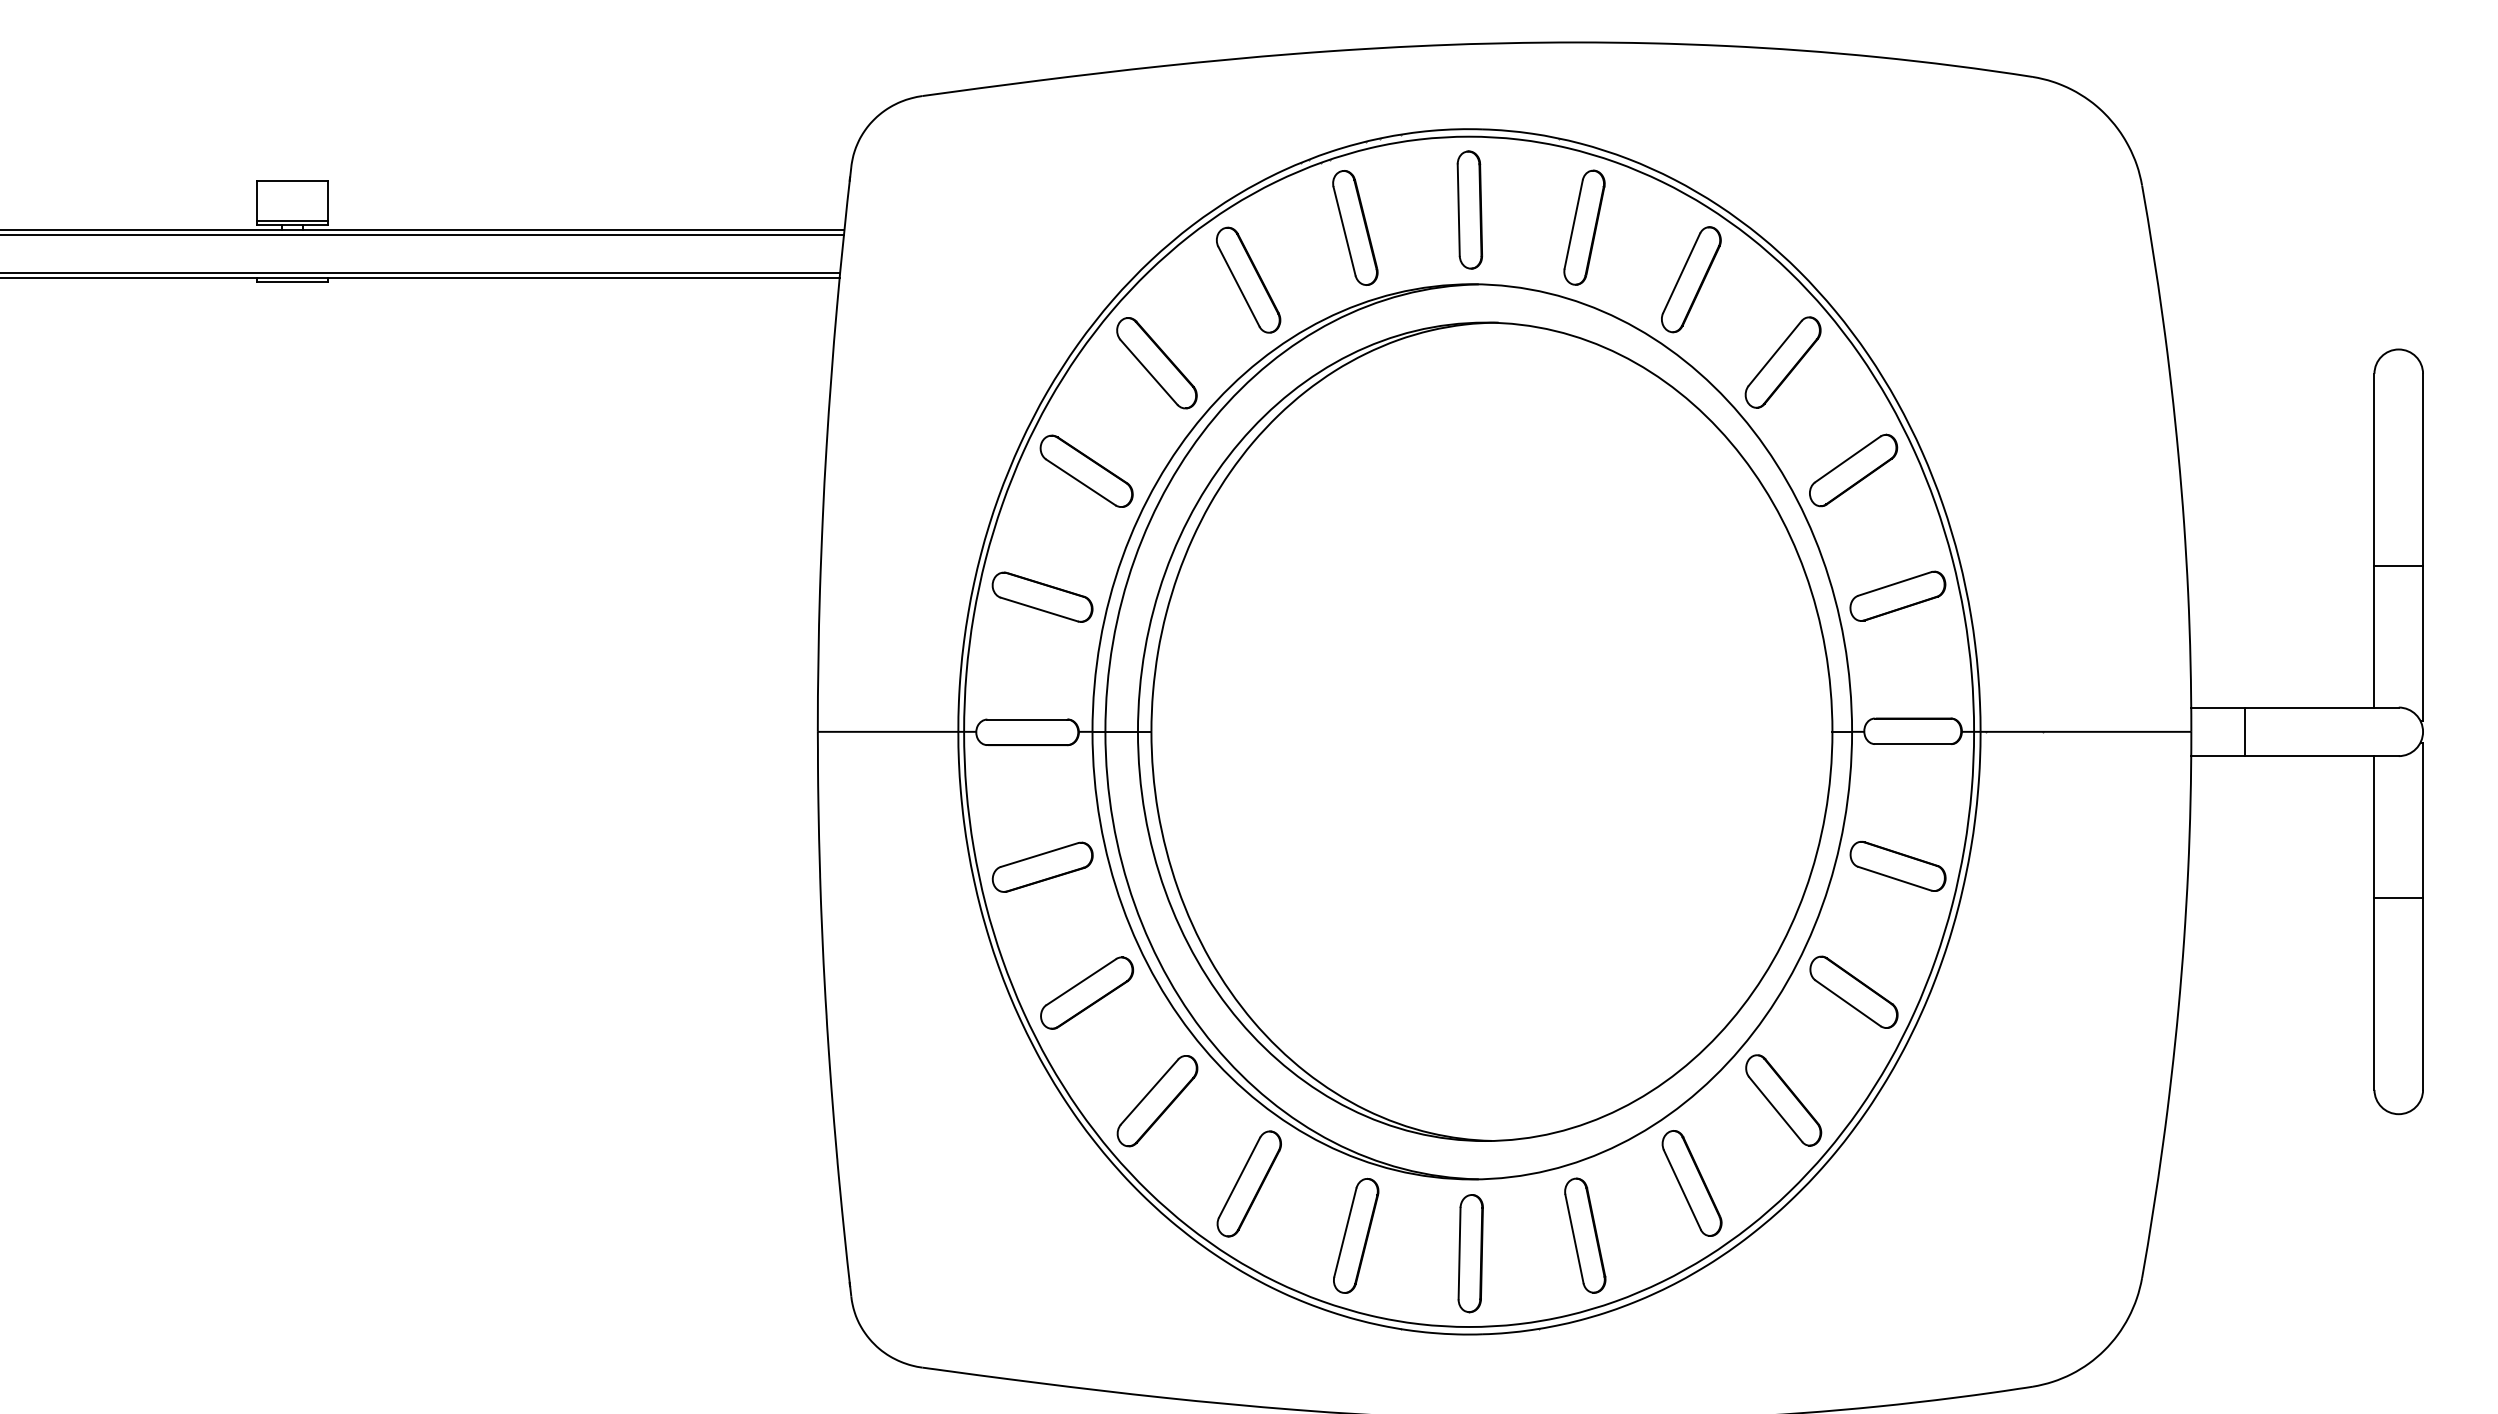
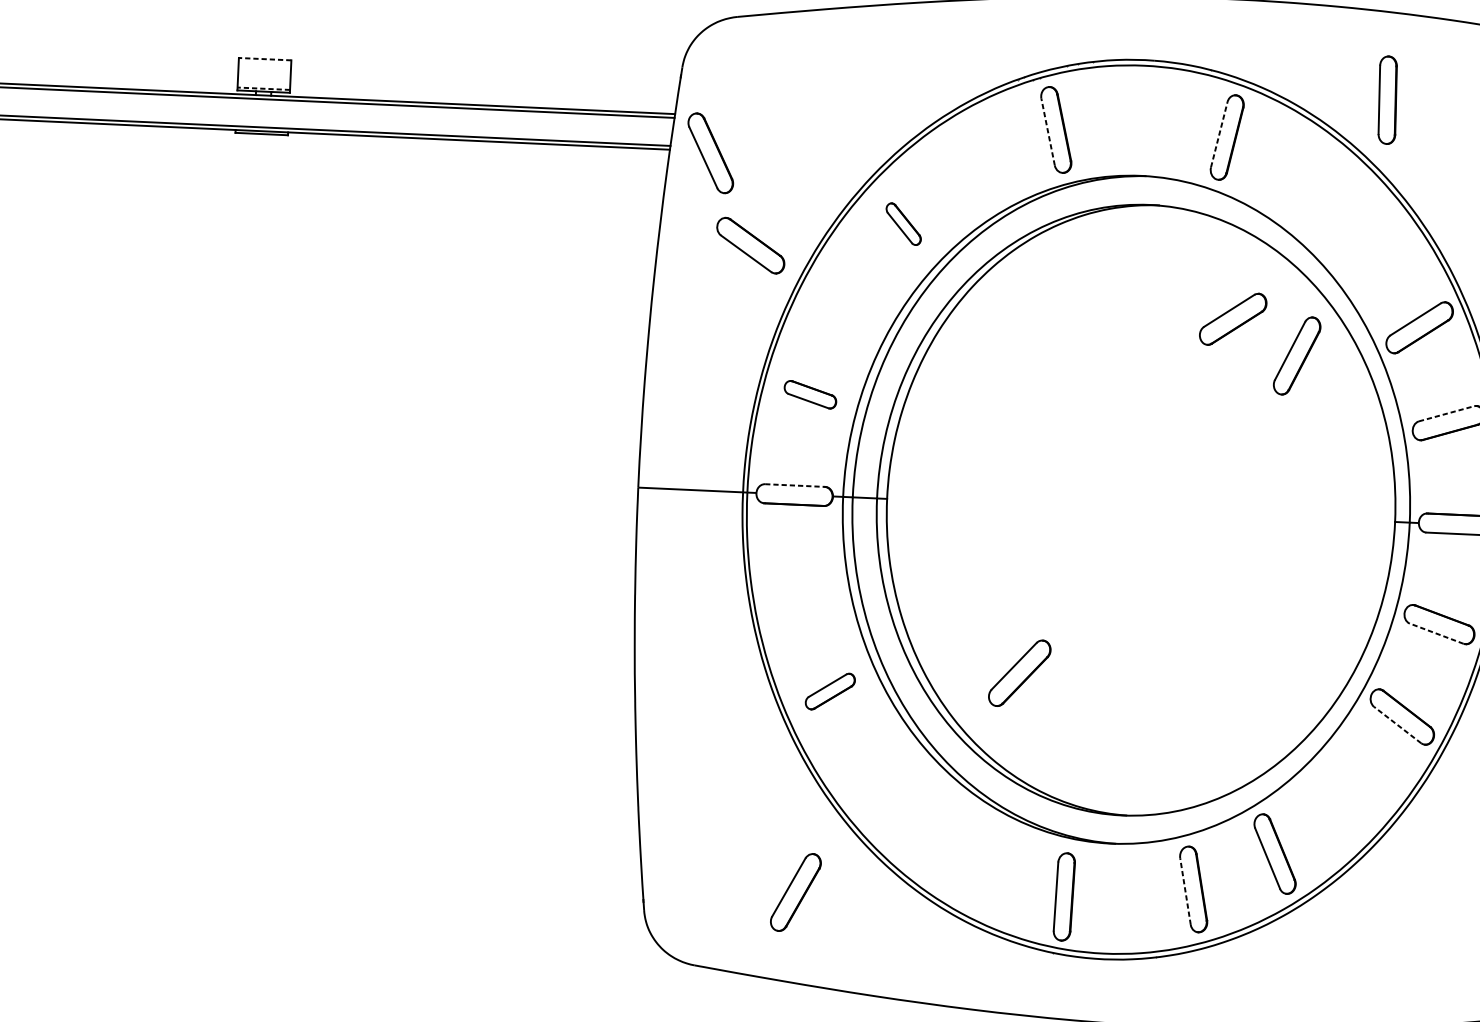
line: (292, 181) -> (265, 59), solid -> dashed
part: (1469, 209) -> (1387, 99), moved
line: (292, 220) -> (263, 88), solid -> dashed
line: (1573, 223) -> (1219, 134), solid -> dashed
line: (1344, 231) -> (1048, 132), solid -> dashed
part: (1248, 279) -> (710, 152), moved
part: (1691, 279) -> (1297, 355), moved
part: (1782, 362) -> (1370, 244), removed
part: (1156, 363) -> (903, 224), size x0.6
part: (1086, 470) -> (750, 245), moved
part: (1603, 470) -> (1233, 319), added
line: (1895, 583) -> (1447, 413), solid -> dashed
part: (1042, 596) -> (810, 394), size x0.7
line: (1027, 719) -> (795, 485), solid -> dashed
part: (1042, 866) -> (801, 595), removed
line: (1894, 878) -> (1436, 633), solid -> dashed
part: (1087, 992) -> (830, 691), size x0.7
line: (1848, 1003) -> (1397, 725), solid -> dashed
part: (1783, 1100) -> (1346, 795), removed
part: (1157, 1101) -> (1019, 673), moved
part: (1248, 1183) -> (795, 892), moved
part: (1356, 1235) -> (1023, 881), removed
line: (1574, 1238) -> (1185, 891), solid -> dashed
part: (1470, 1253) -> (1064, 896), moved

